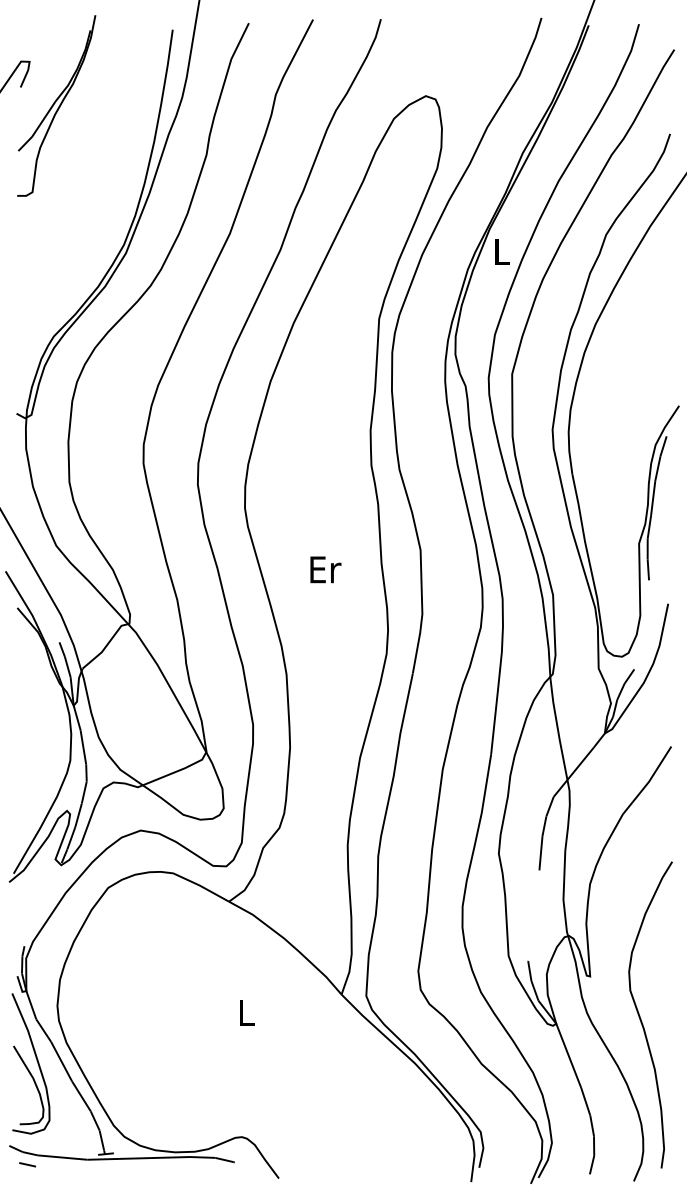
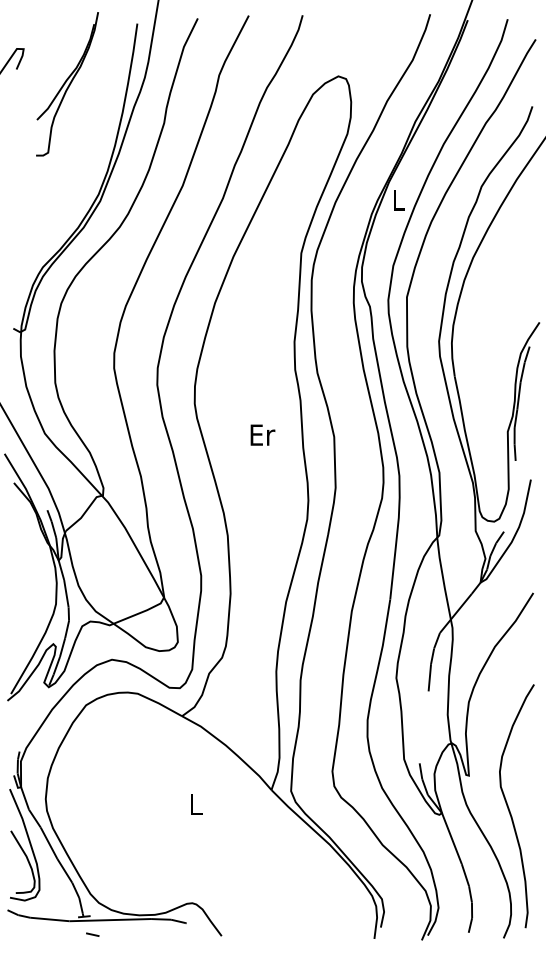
part: (56, 105) -> (67, 83), moved
text: (325, 569) -> (262, 434), moved
line: (27, 1164) -> (92, 934), moved

